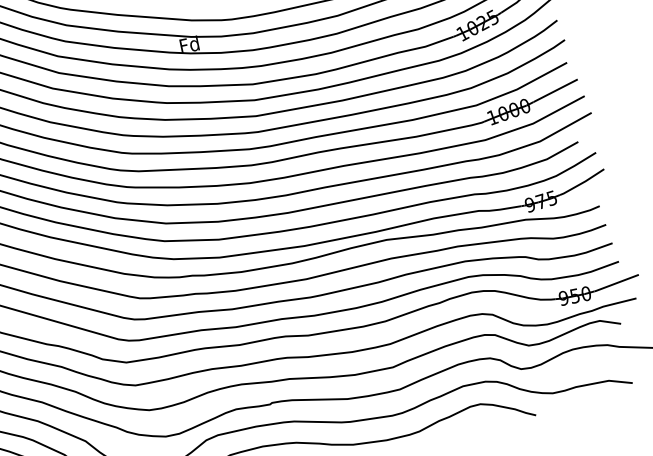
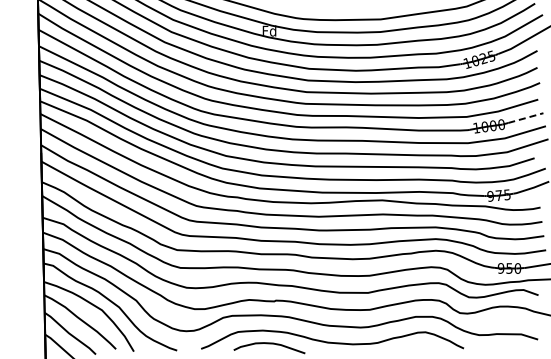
line: (556, 89) -> (526, 117), solid -> dashed

